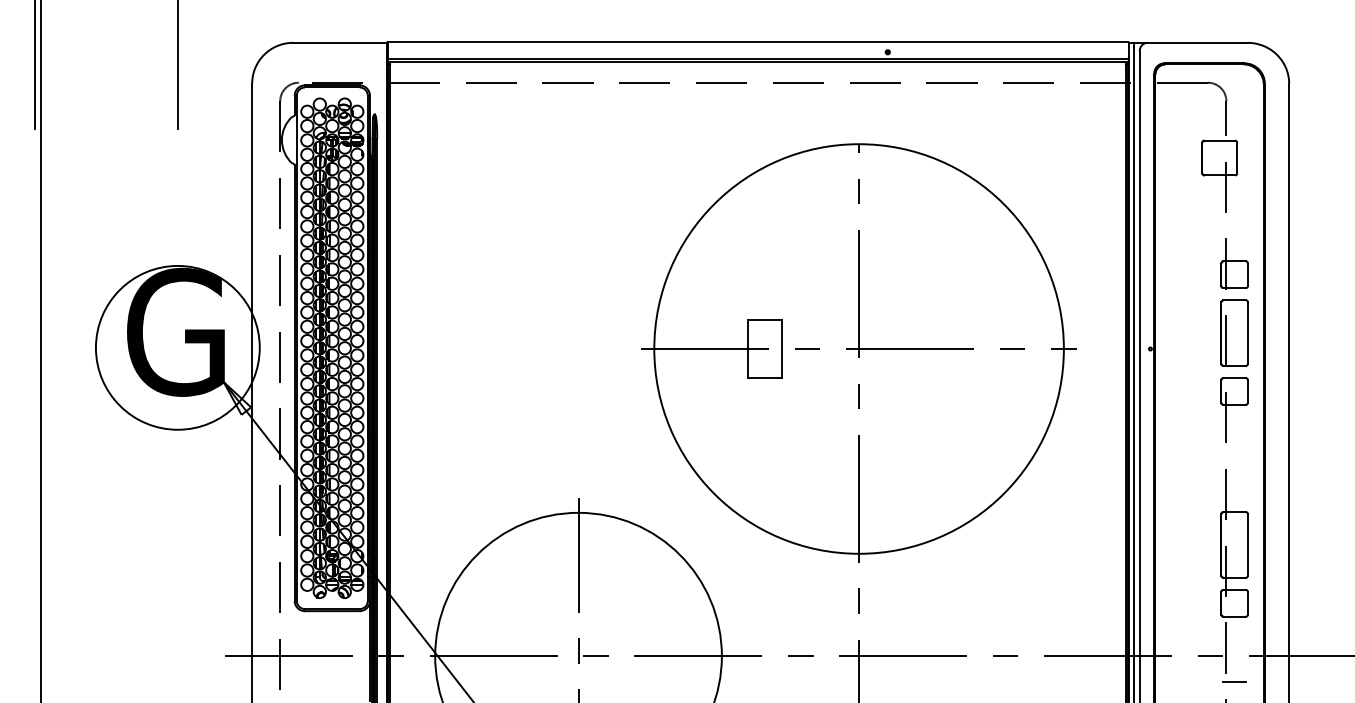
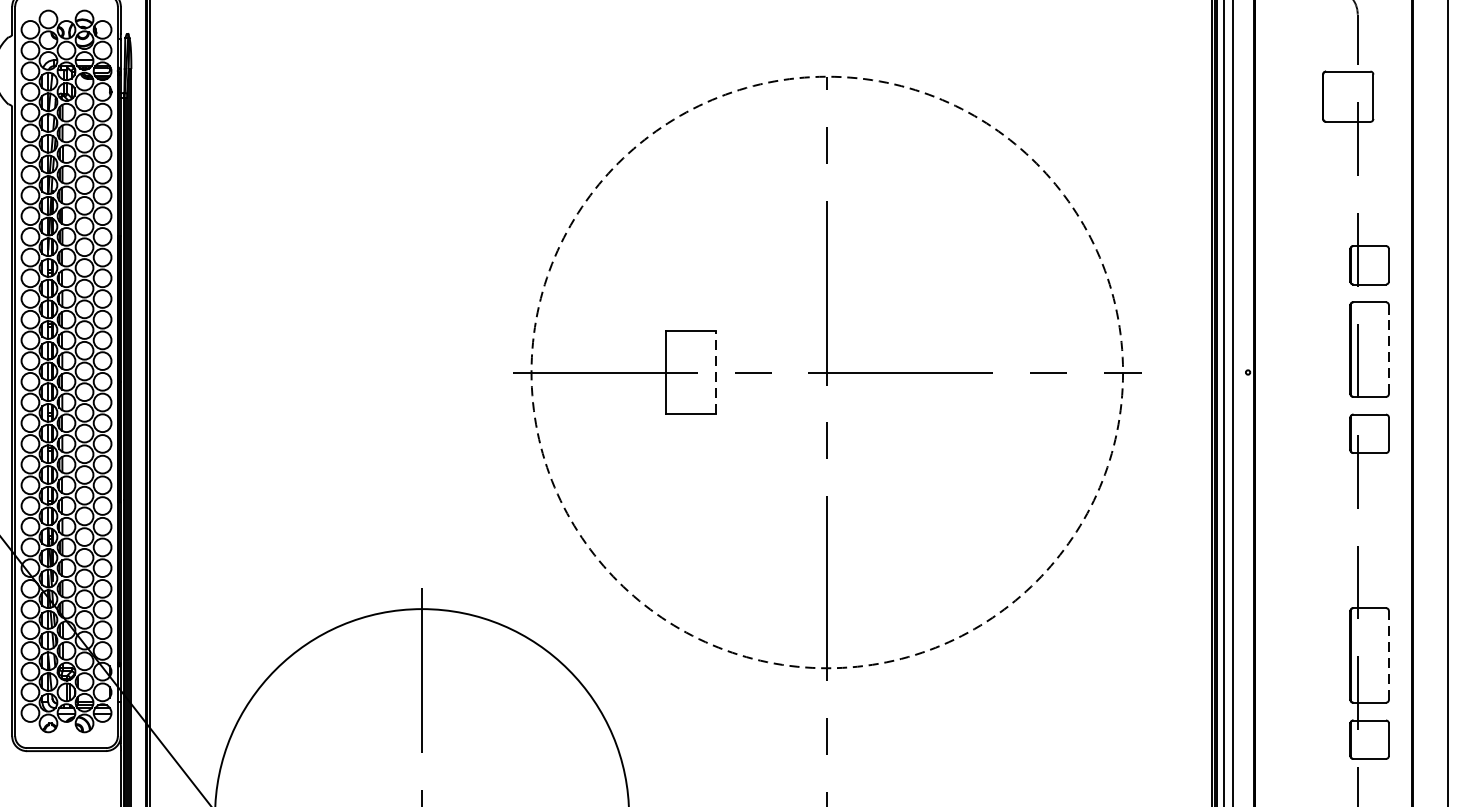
line: (1247, 333) -> (1388, 350), solid -> dashed
circle: (858, 348) -> (826, 371), solid -> dashed
line: (782, 349) -> (716, 373), solid -> dashed
line: (1247, 544) -> (1388, 654), solid -> dashed

